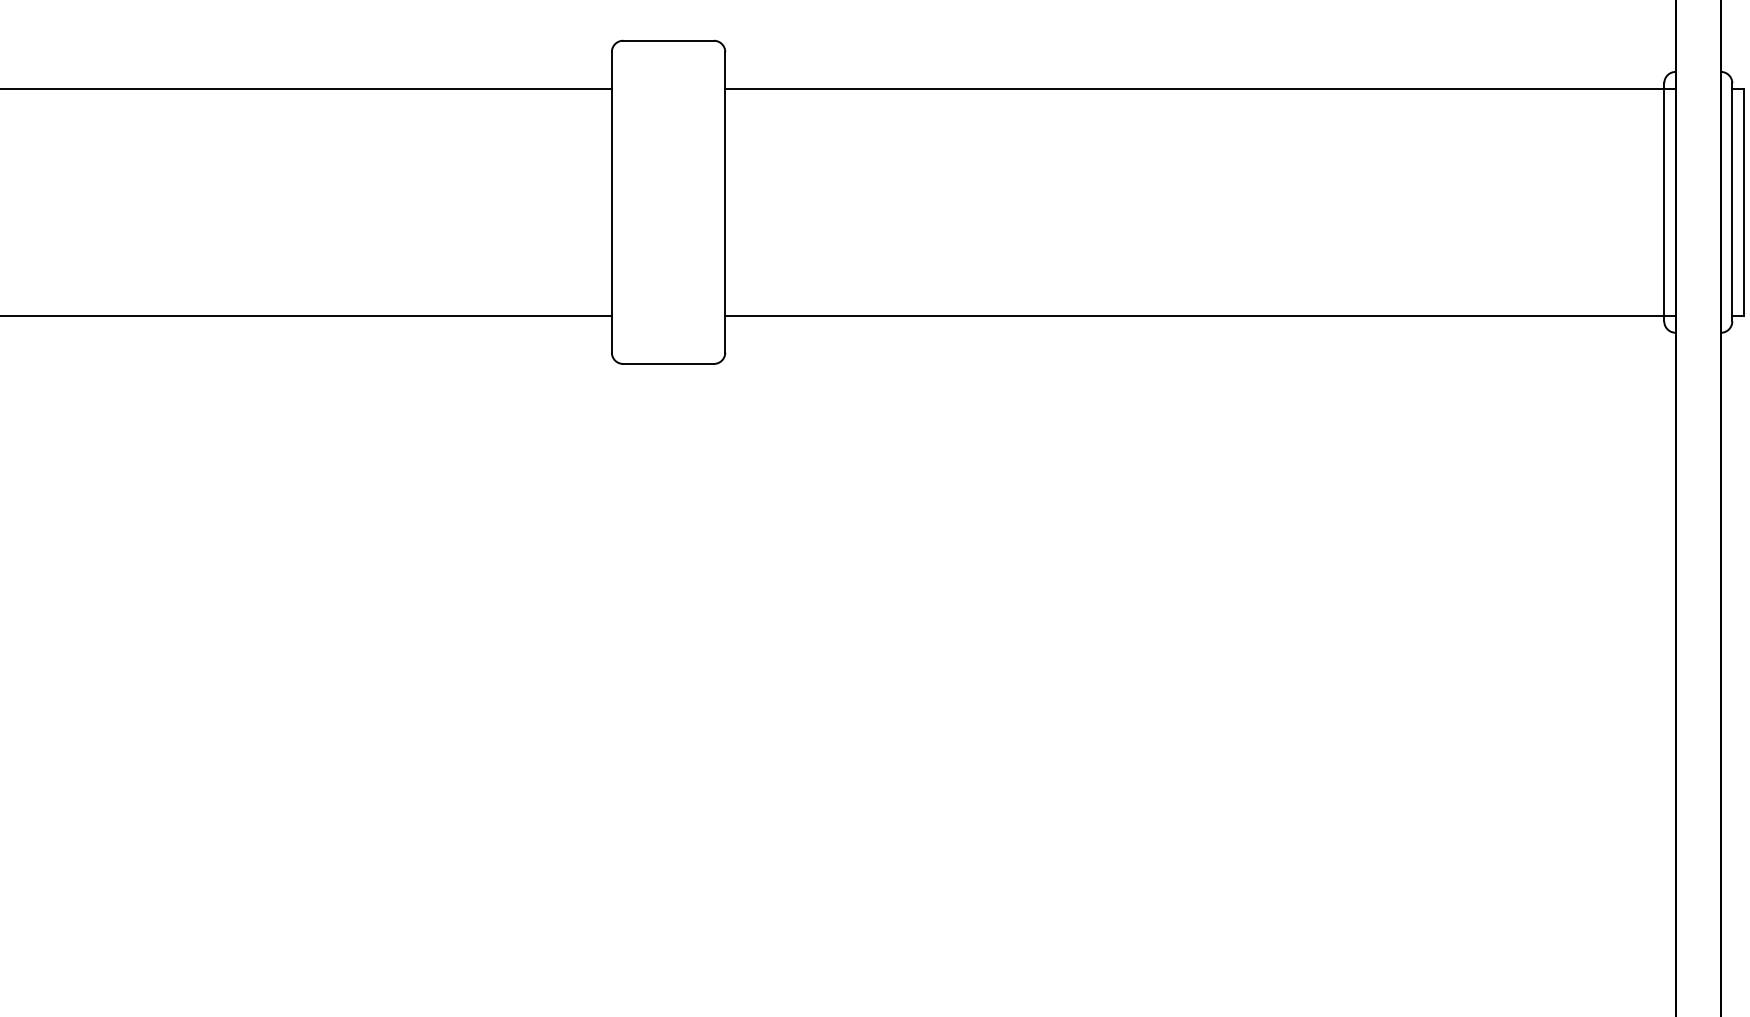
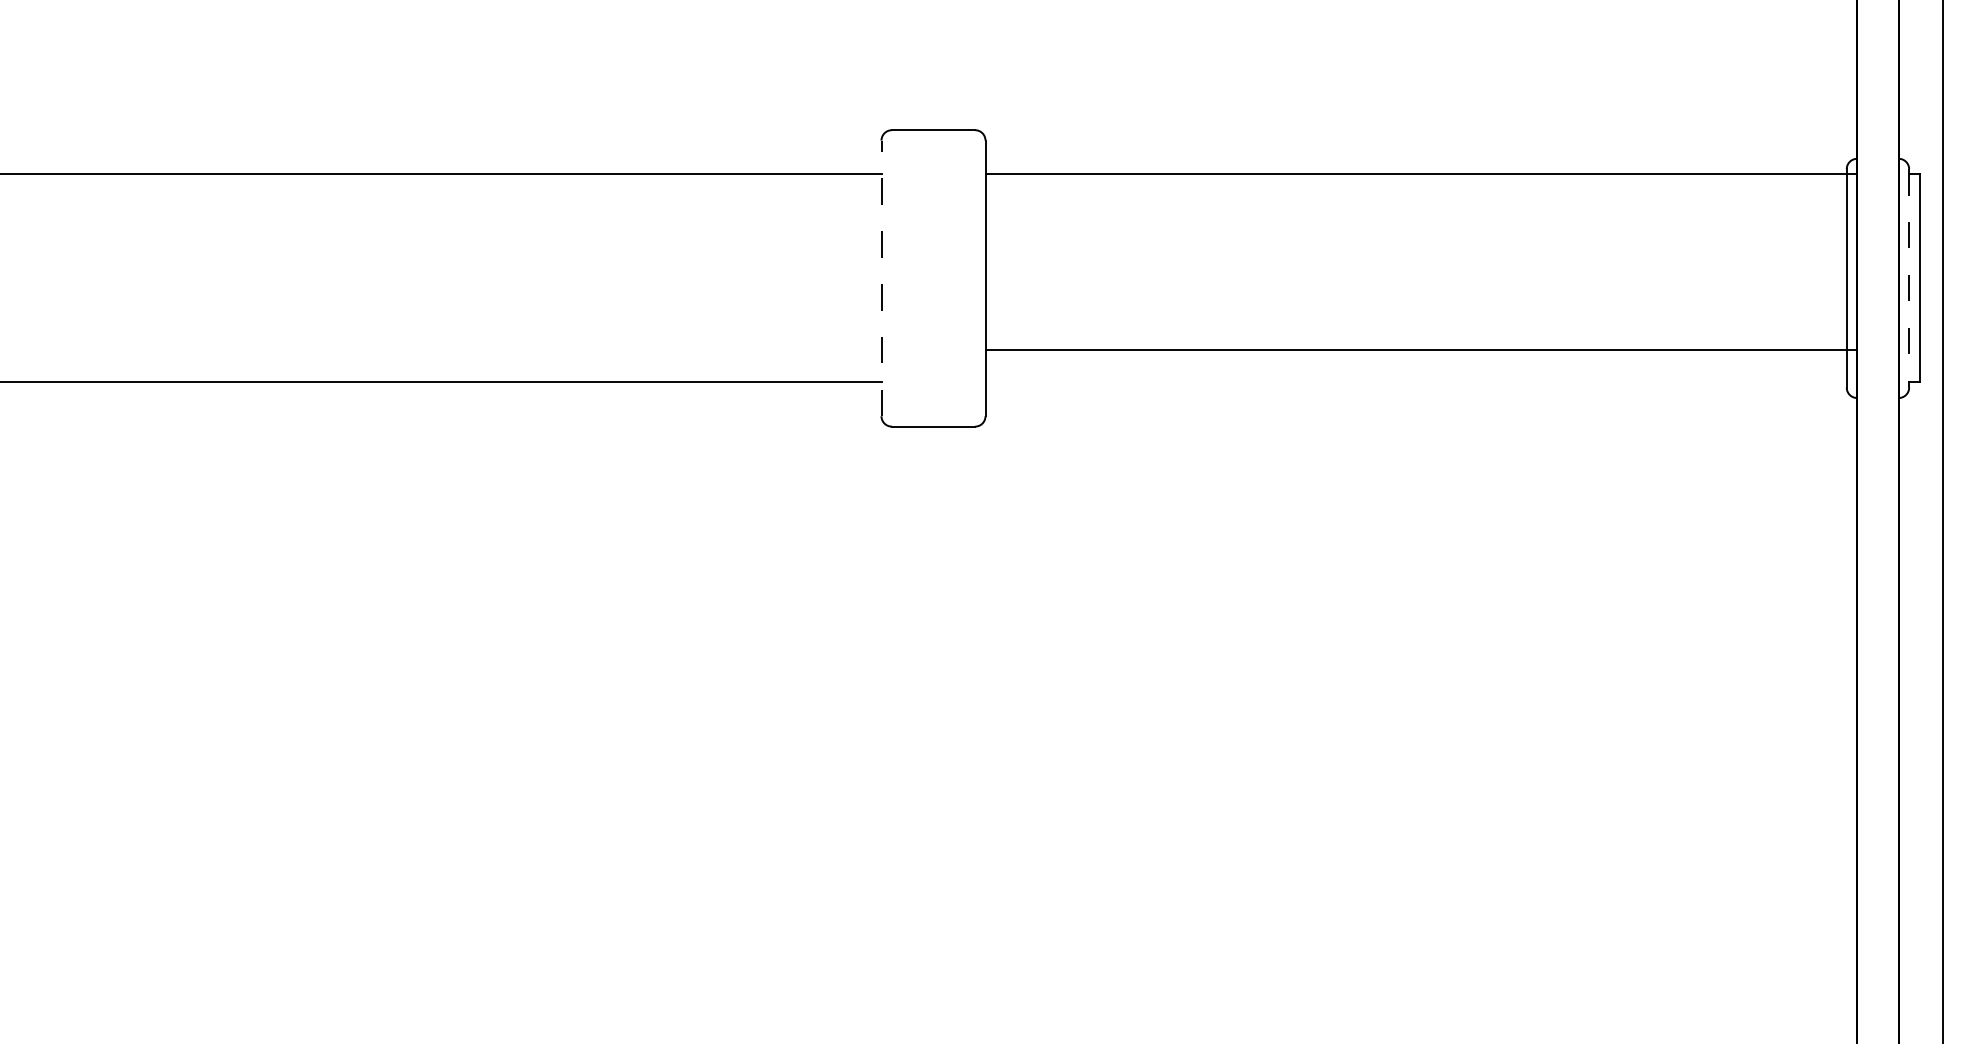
line: (611, 202) -> (881, 278), solid -> dashed
line: (1732, 202) -> (1909, 278), solid -> dashed
line: (1200, 315) -> (1421, 350), moved

